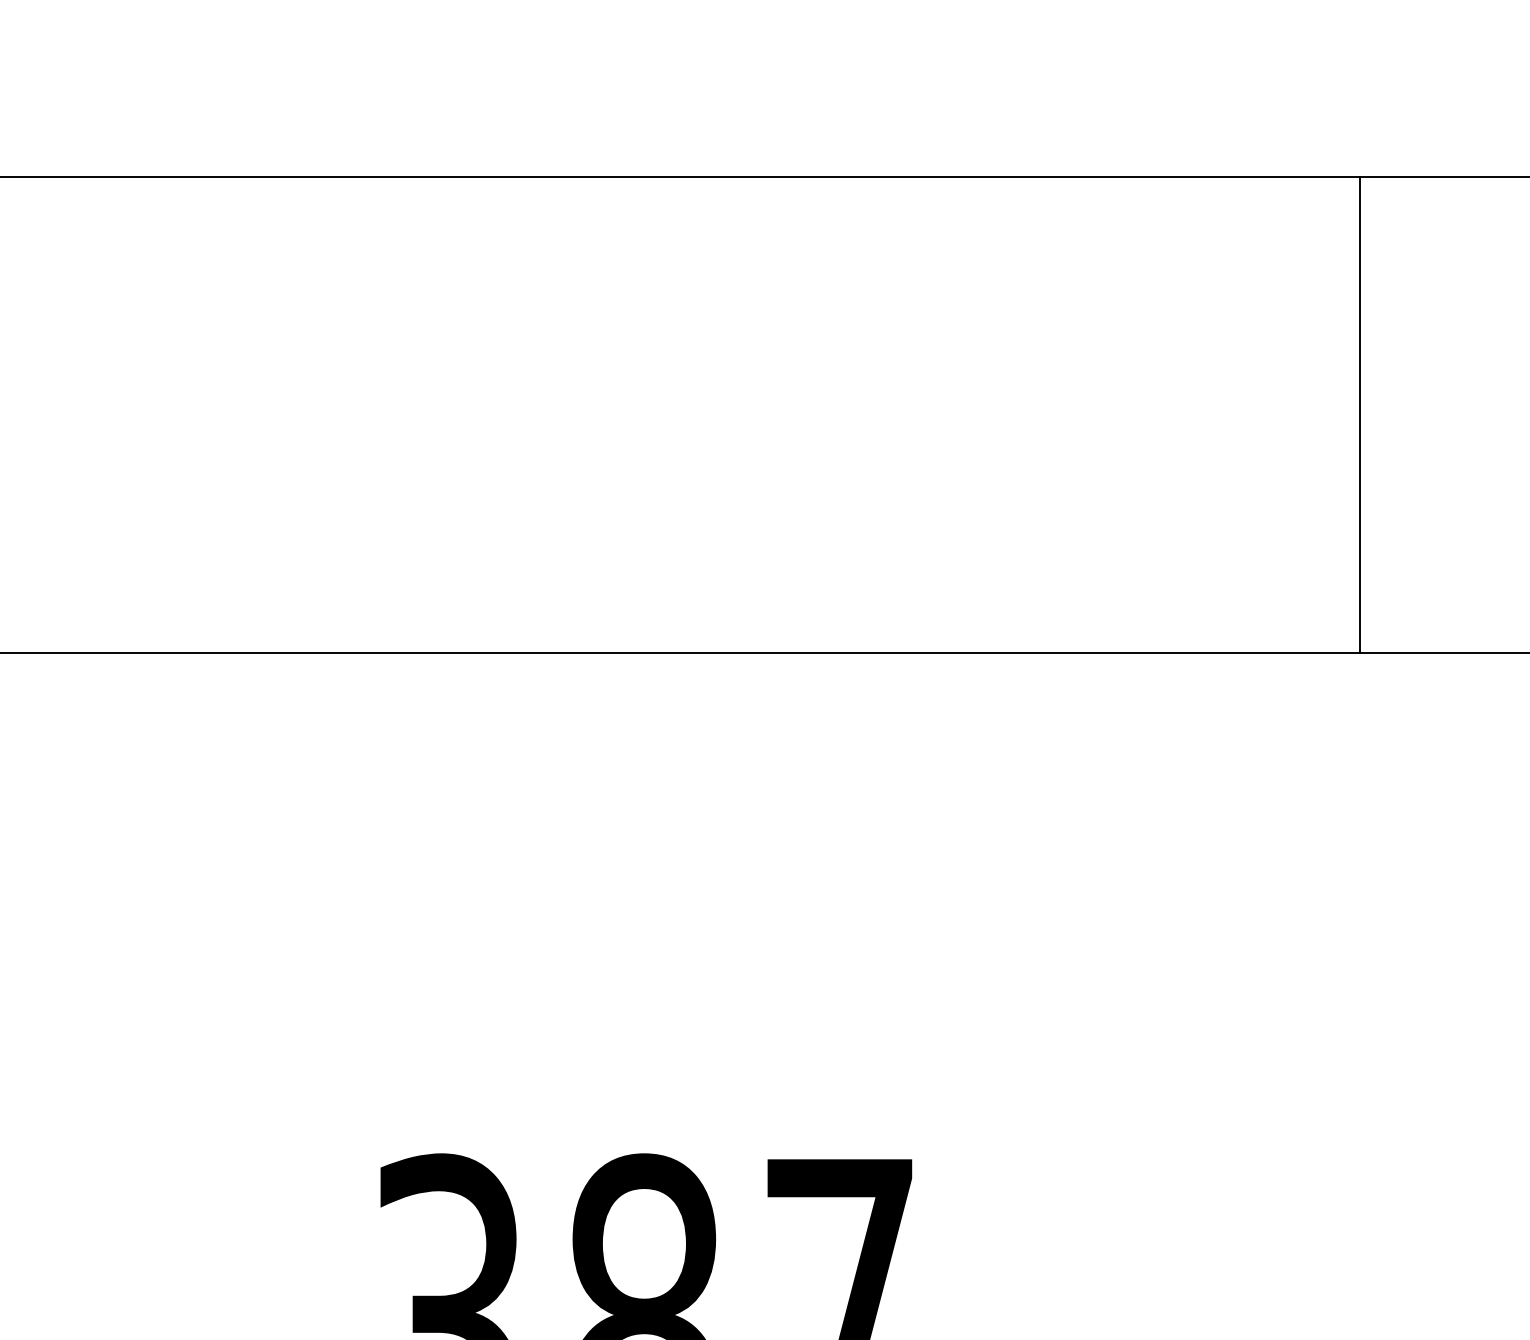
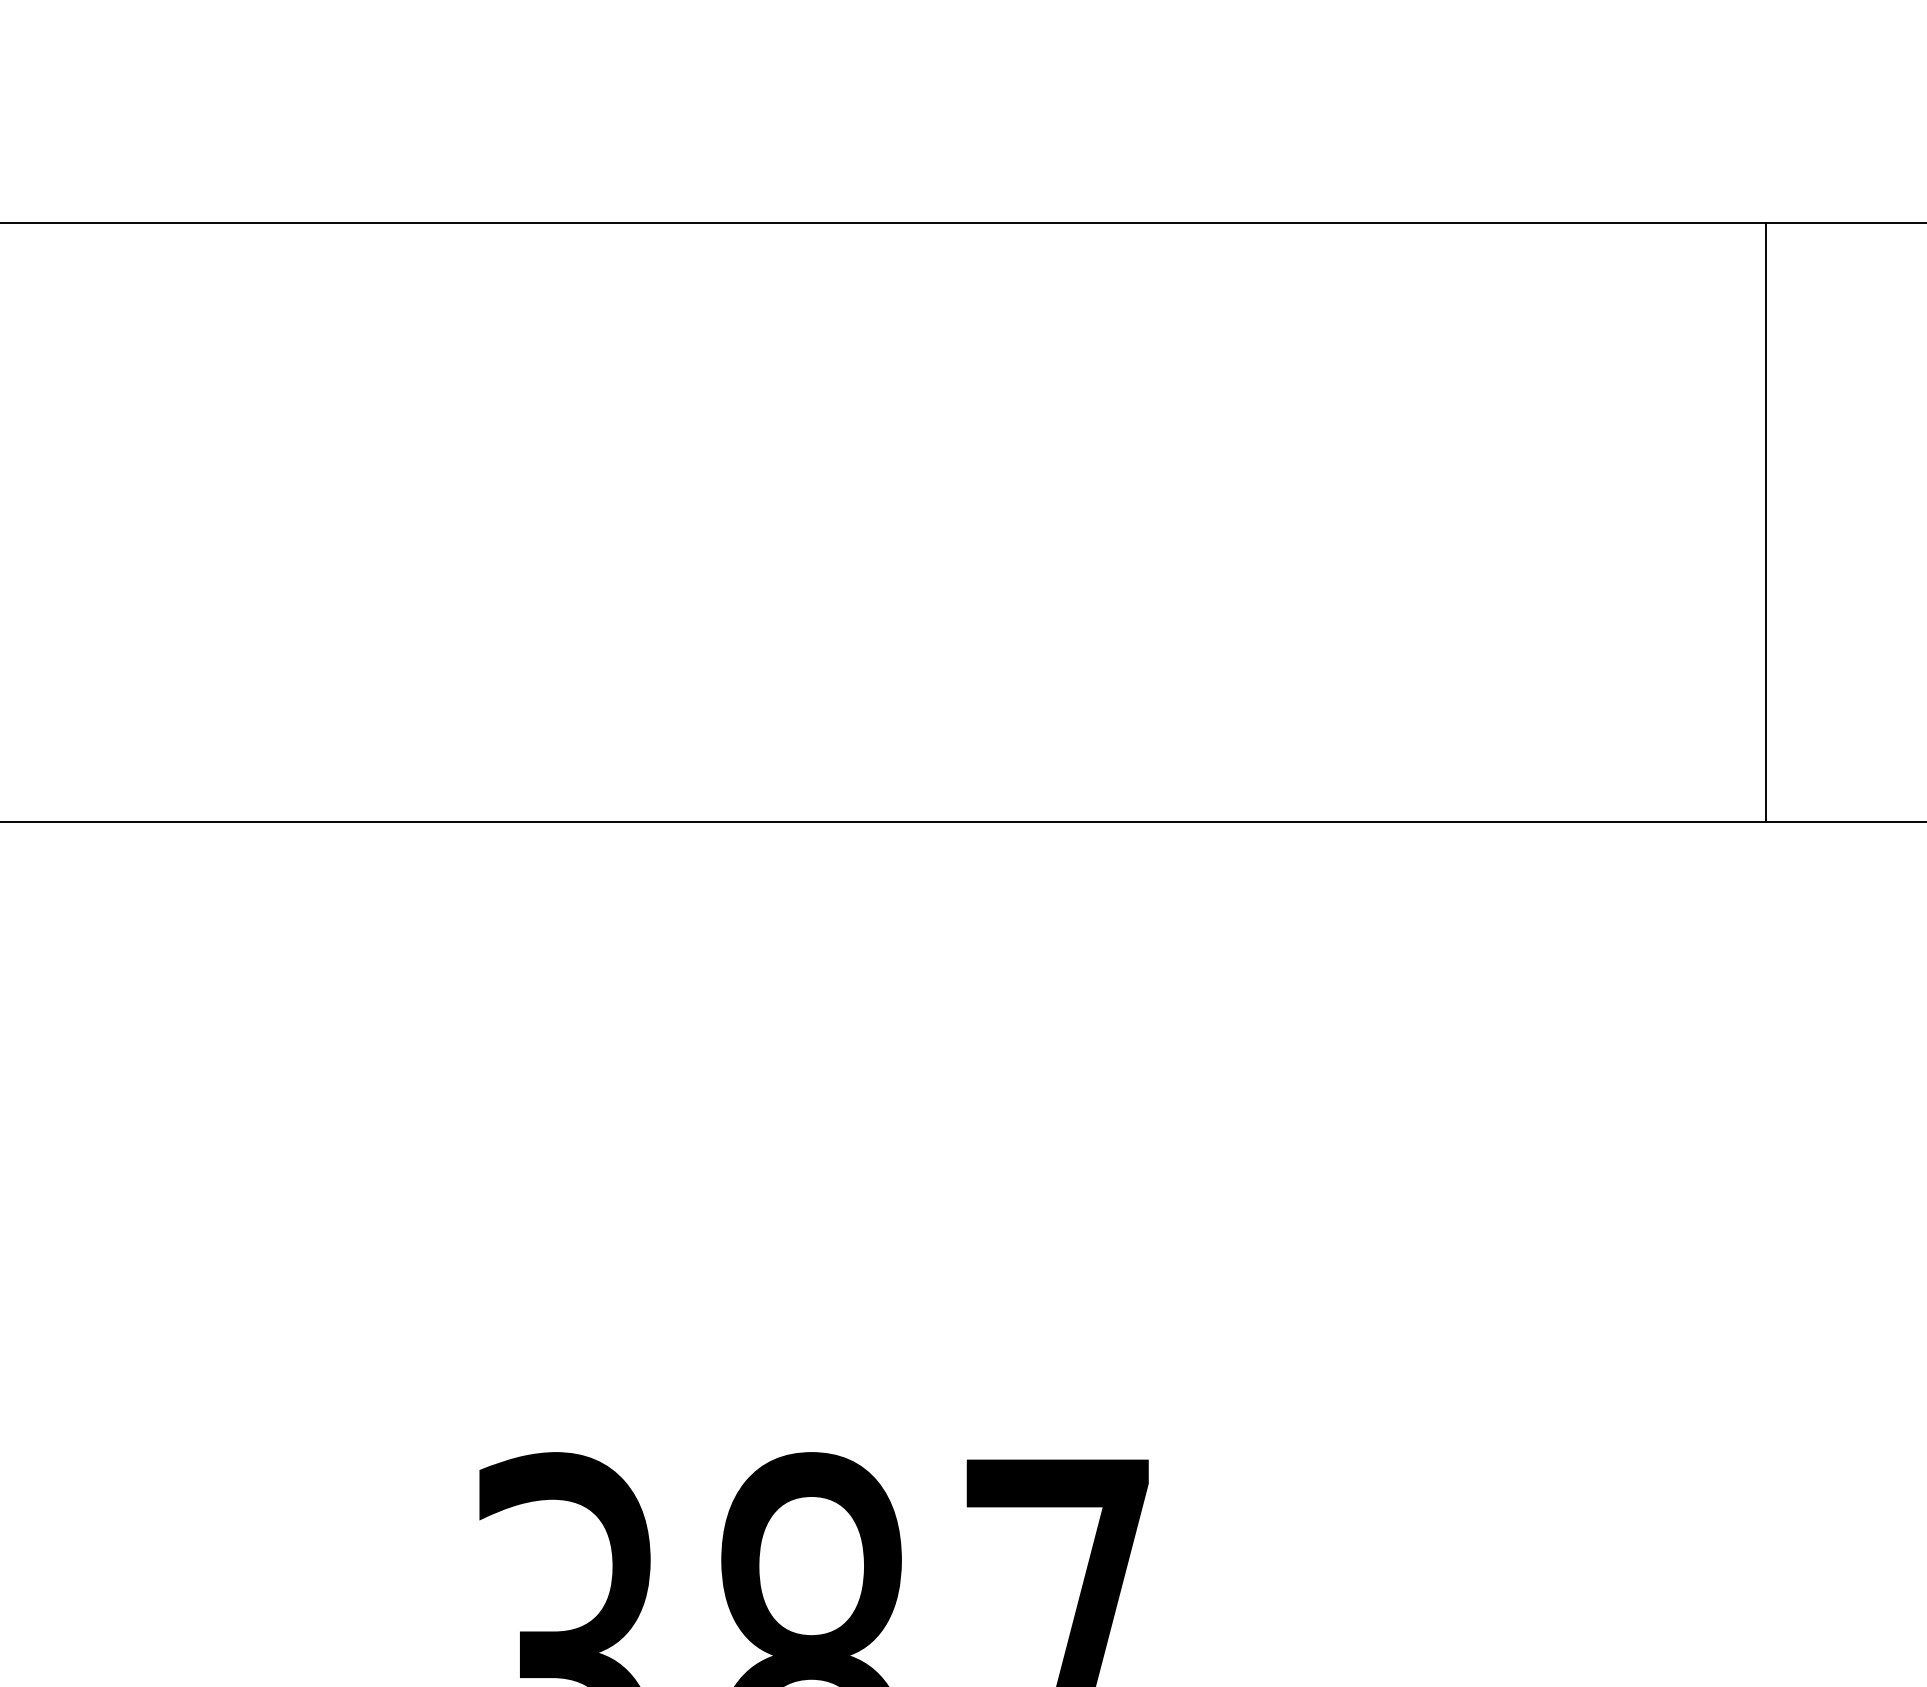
line: (1359, 415) -> (1765, 522), moved

